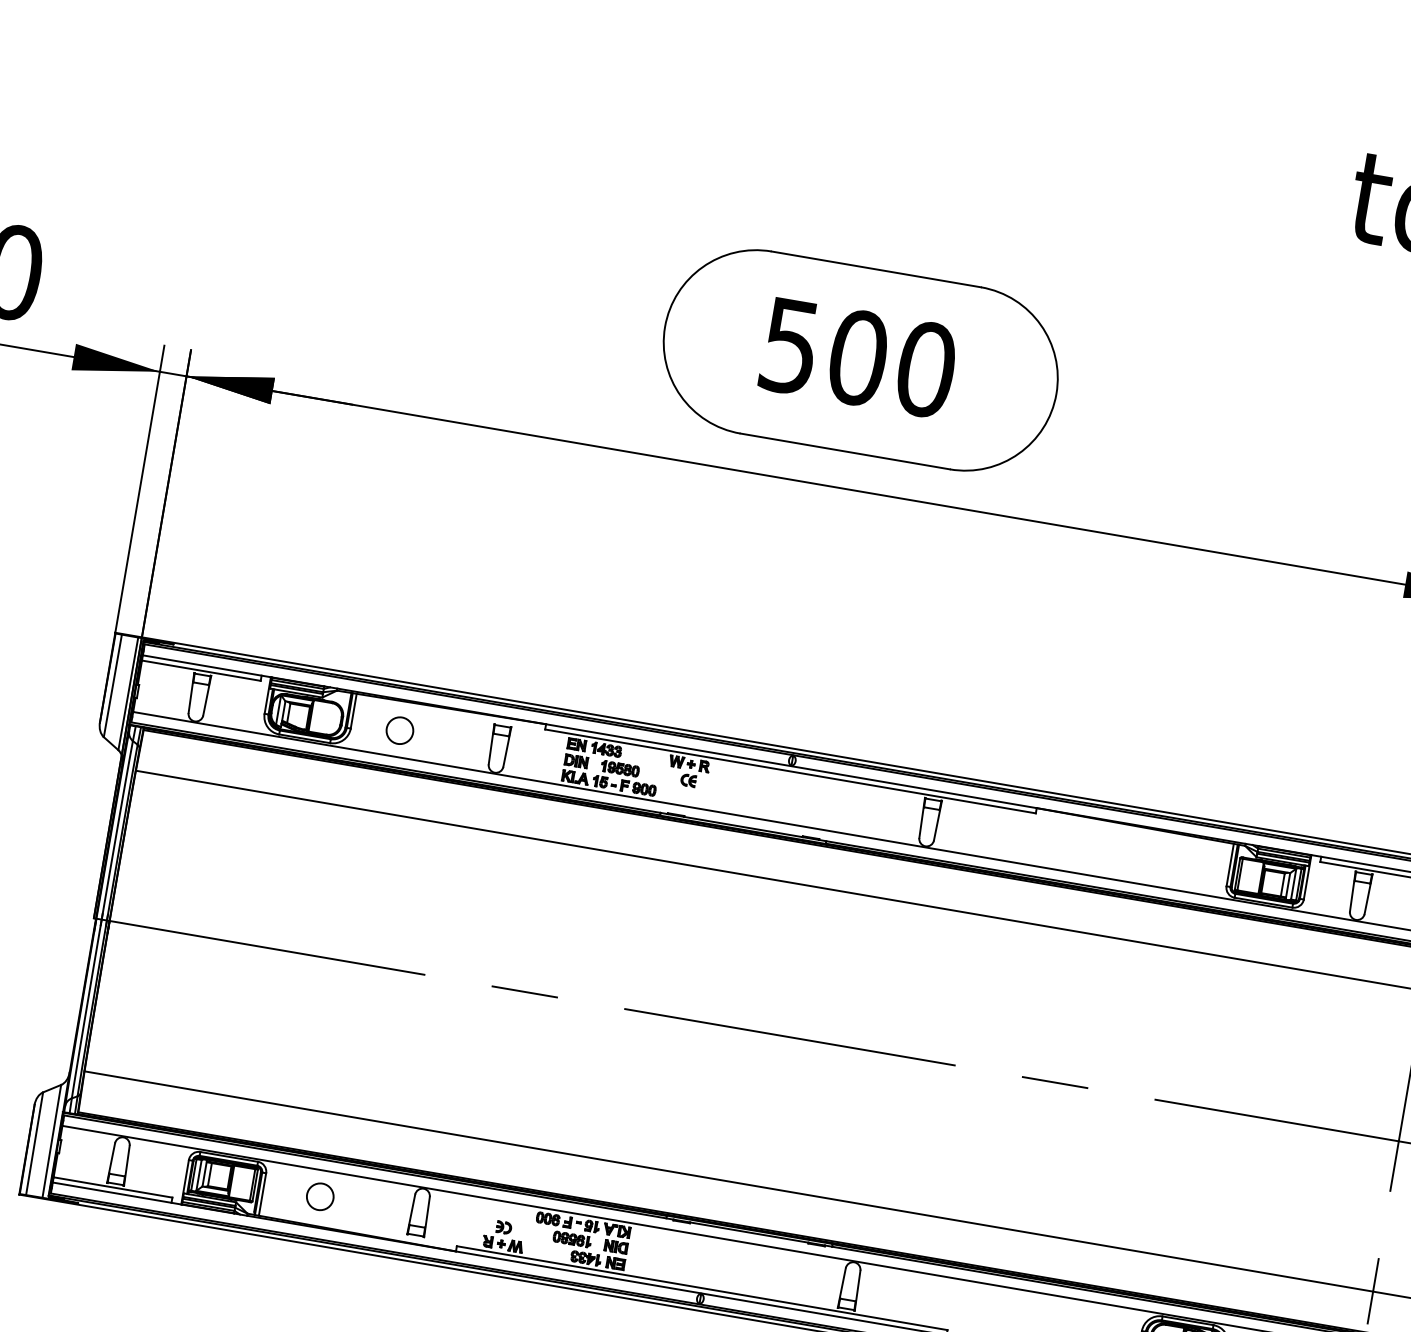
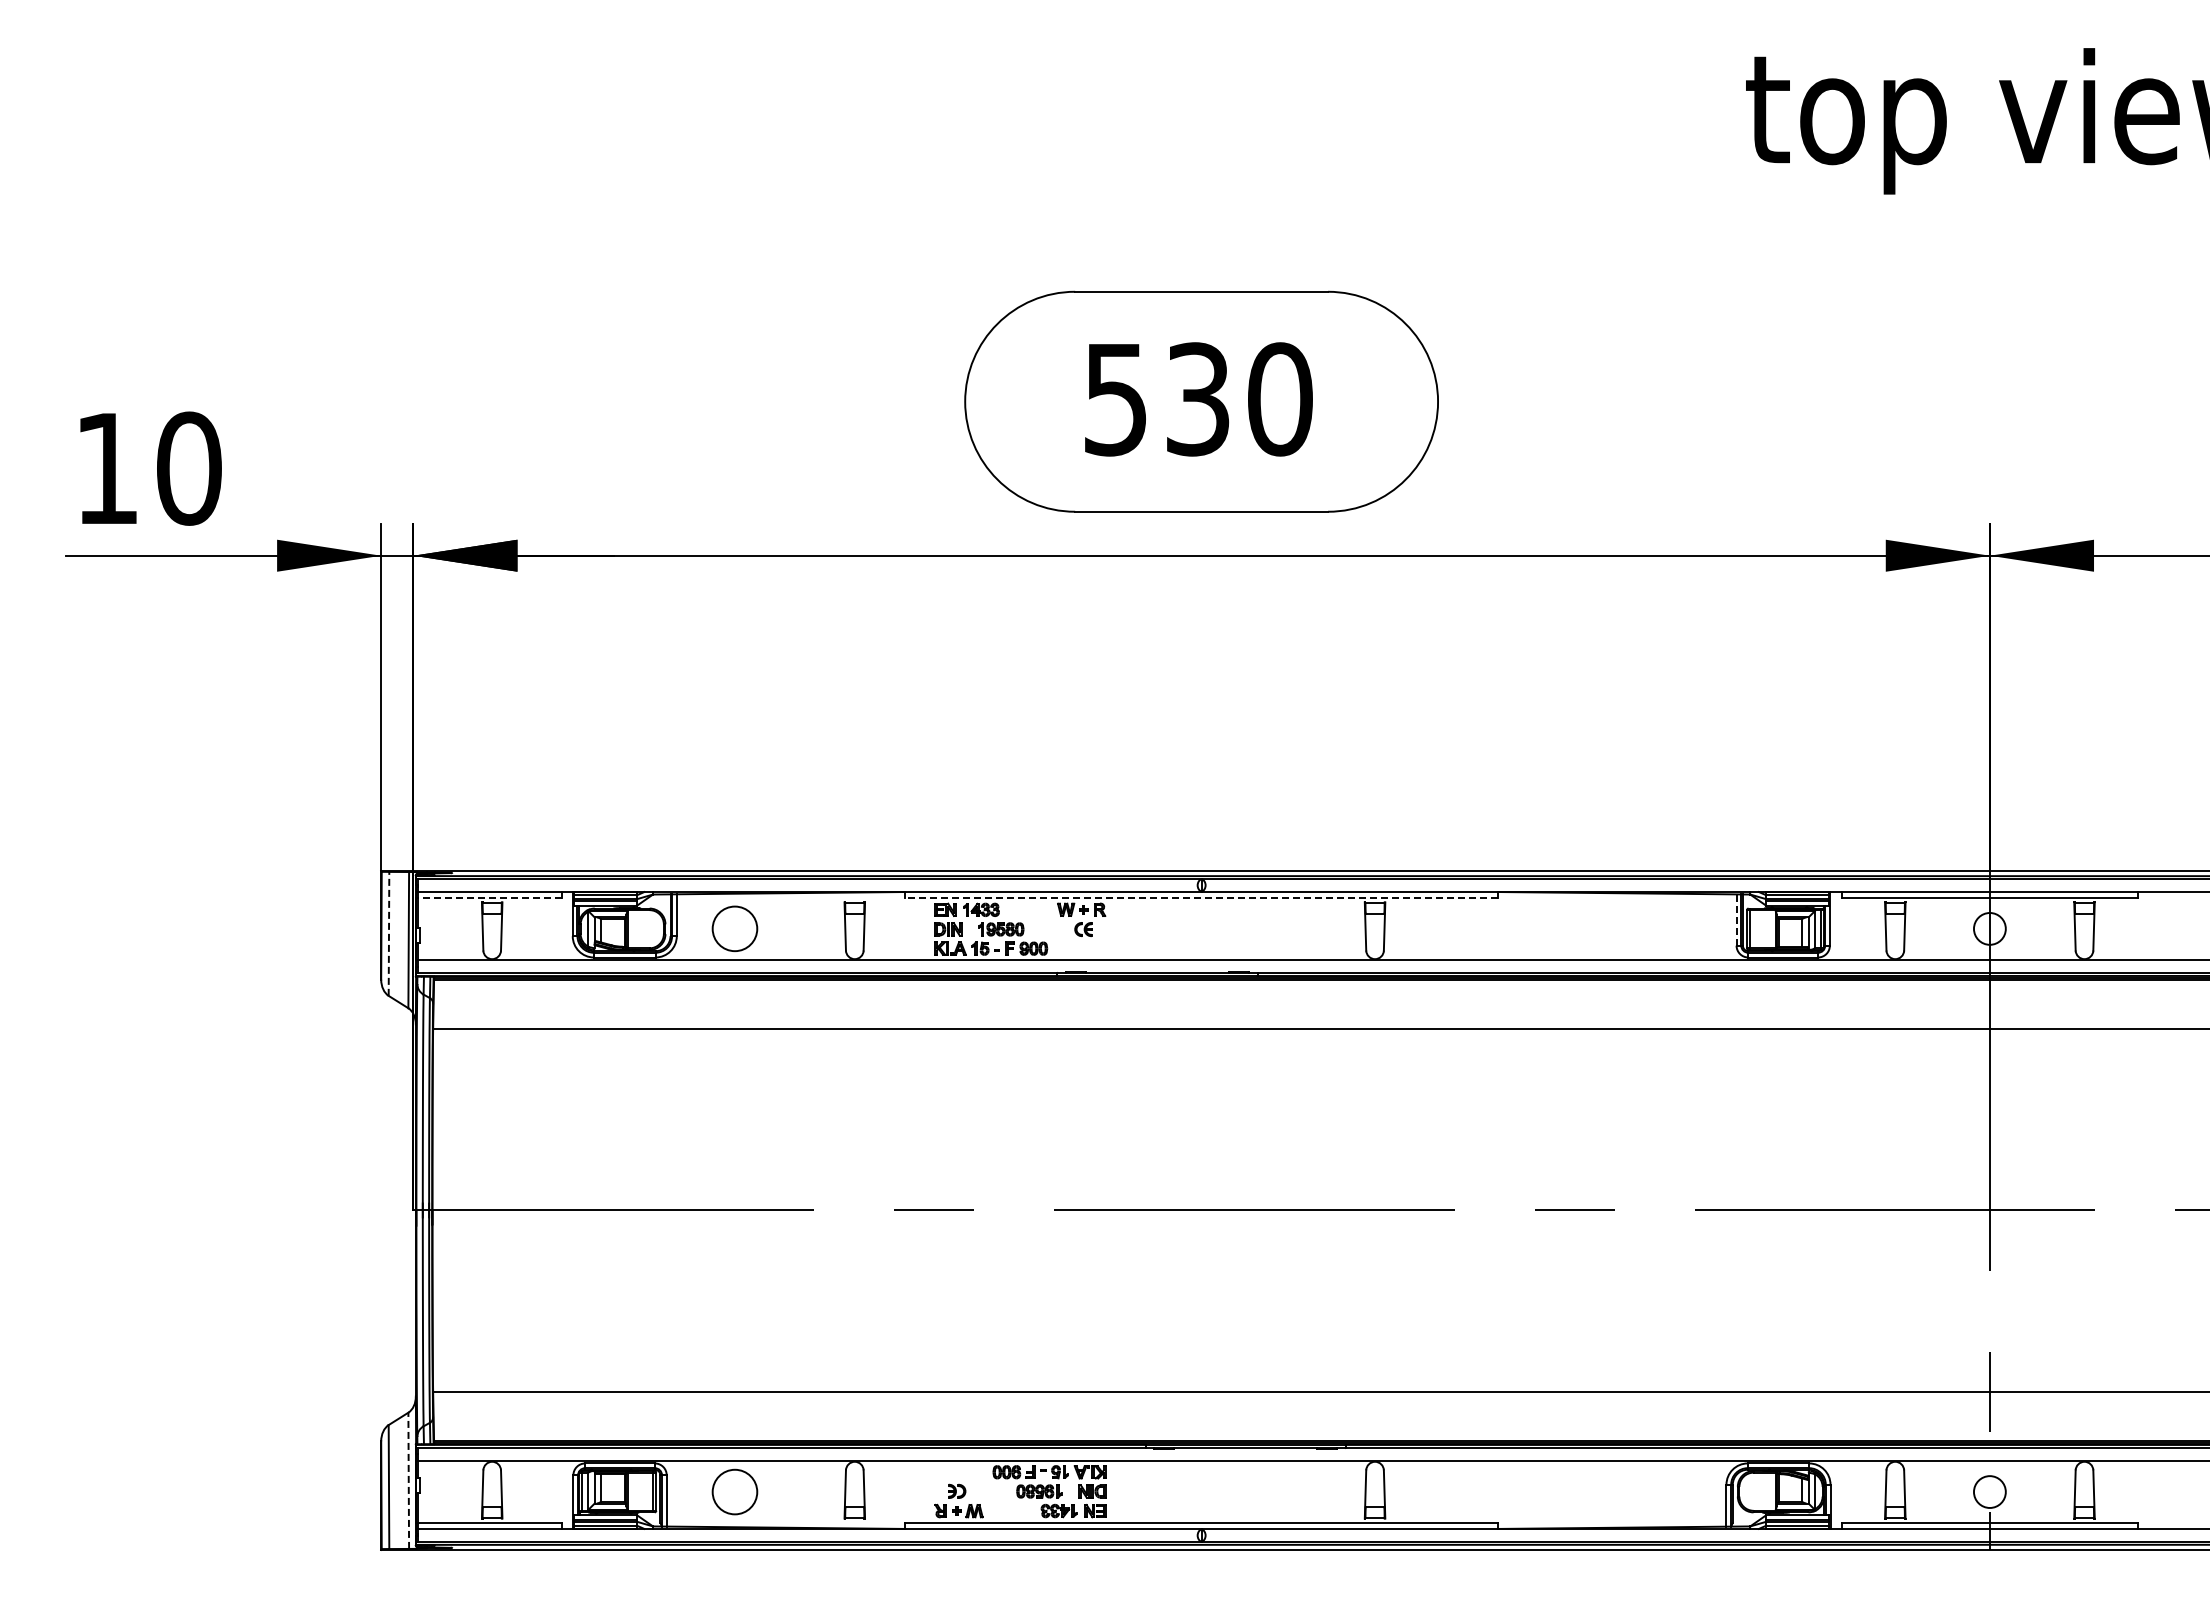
text: (857, 357) -> (1197, 399), 500 -> 530
line: (201, 670) -> (489, 898), solid -> dashed
line: (113, 685) -> (389, 933), solid -> dashed
circle: (399, 730) -> (734, 928), size x1.4
line: (790, 771) -> (1201, 898), solid -> dashed
line: (1230, 865) -> (1736, 920), solid -> dashed
line: (51, 1141) -> (408, 1480), solid -> dashed
circle: (319, 1196) -> (734, 1491), size x1.4

